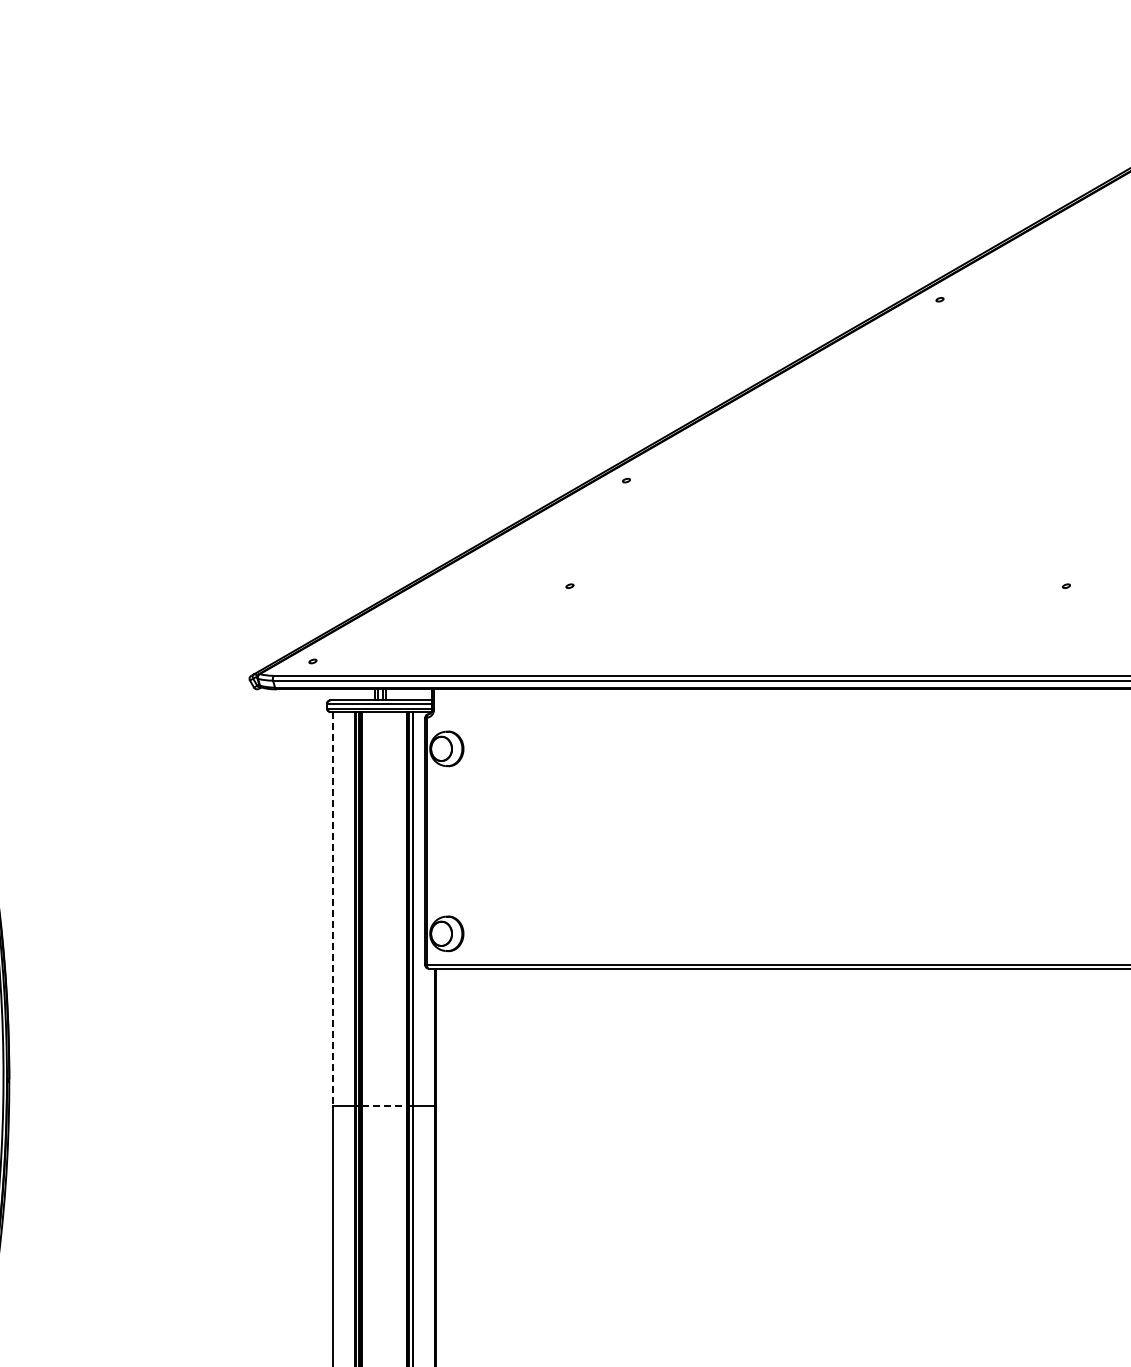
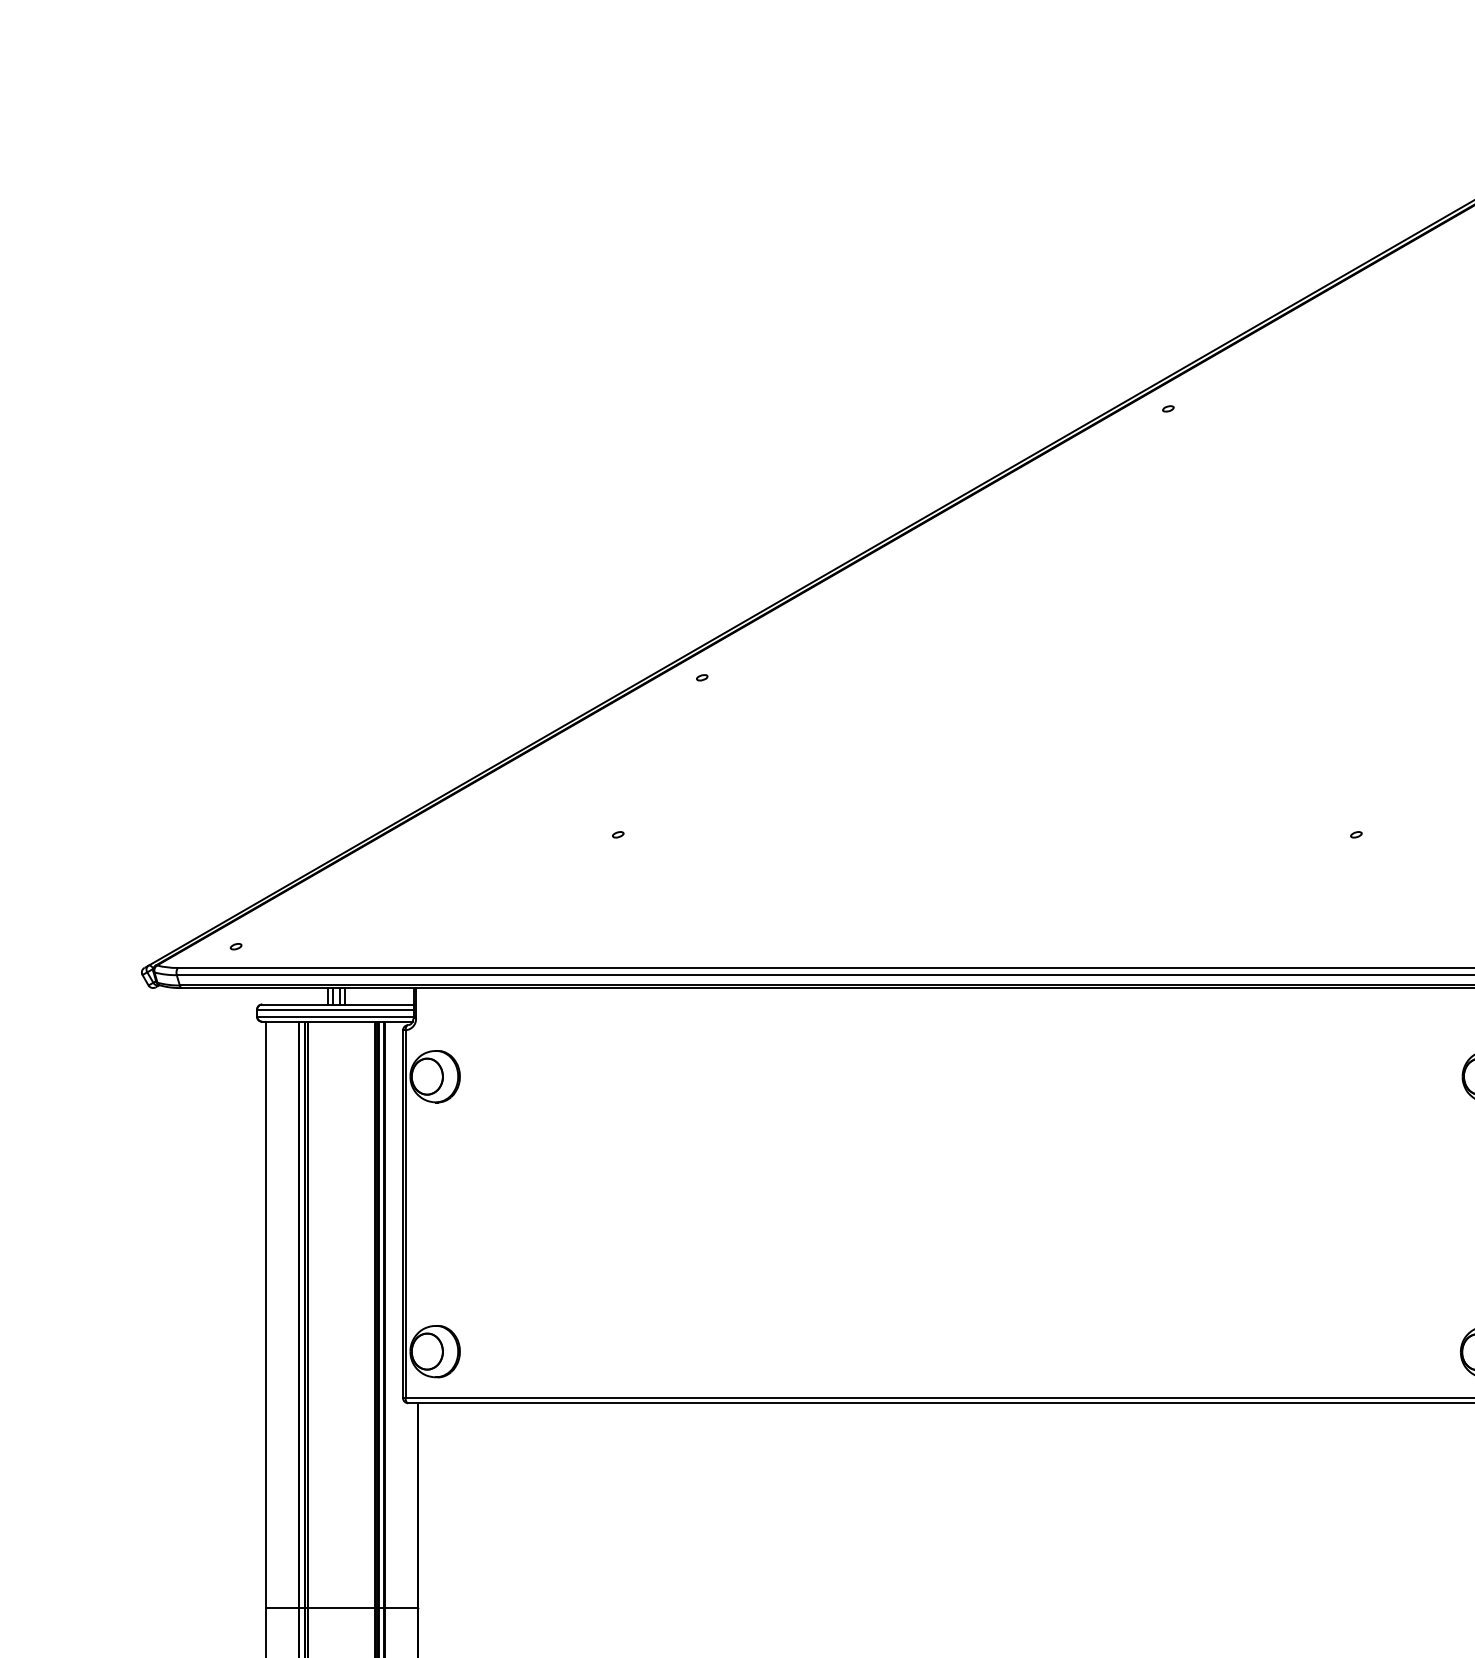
line: (332, 909) -> (265, 1315), dashed -> solid
line: (384, 1106) -> (342, 1608), dashed -> solid

